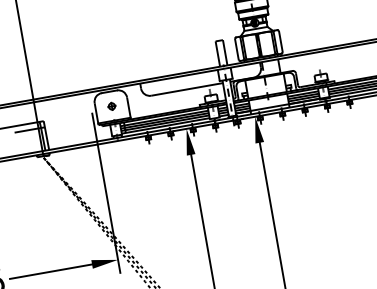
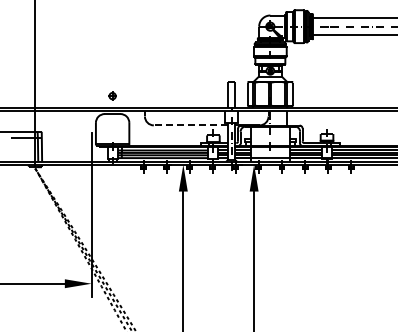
line: (186, 89) -> (190, 125), solid -> dashed
part: (111, 105) -> (112, 95), moved

